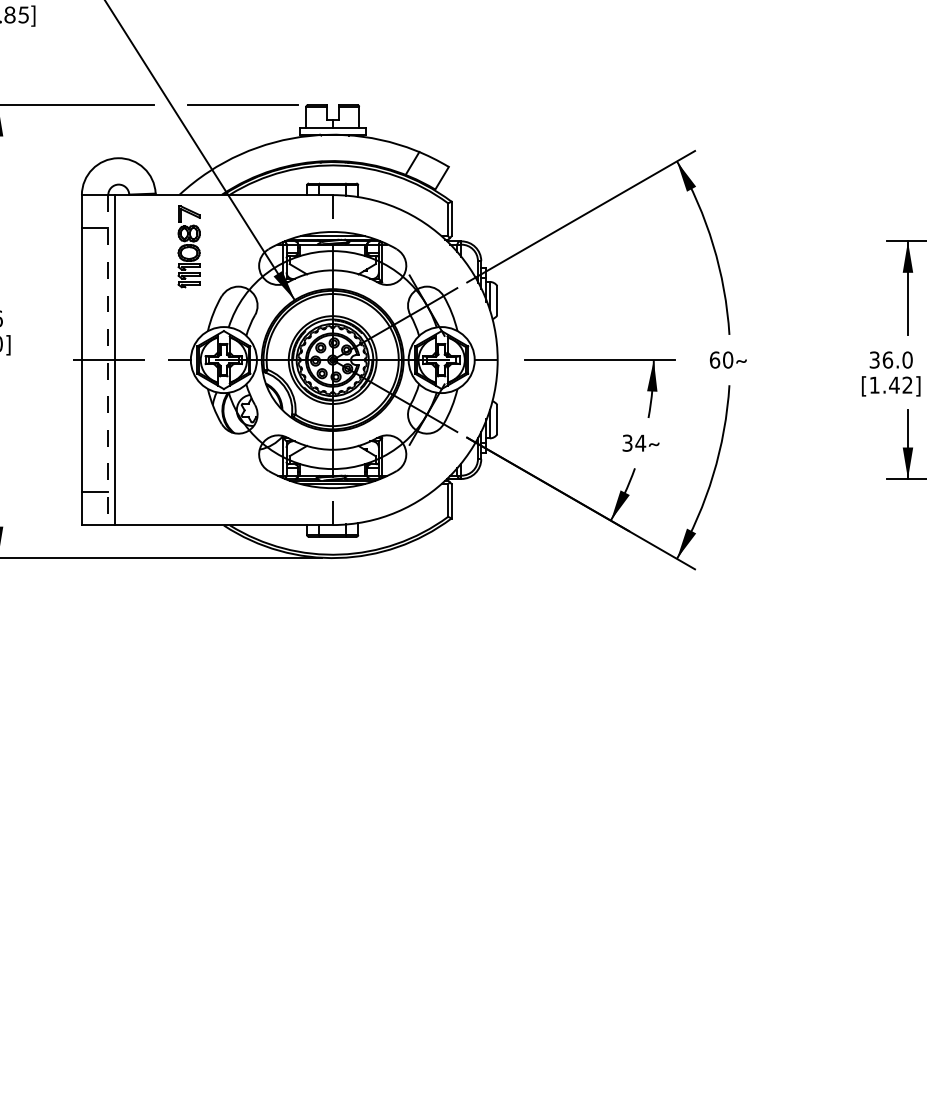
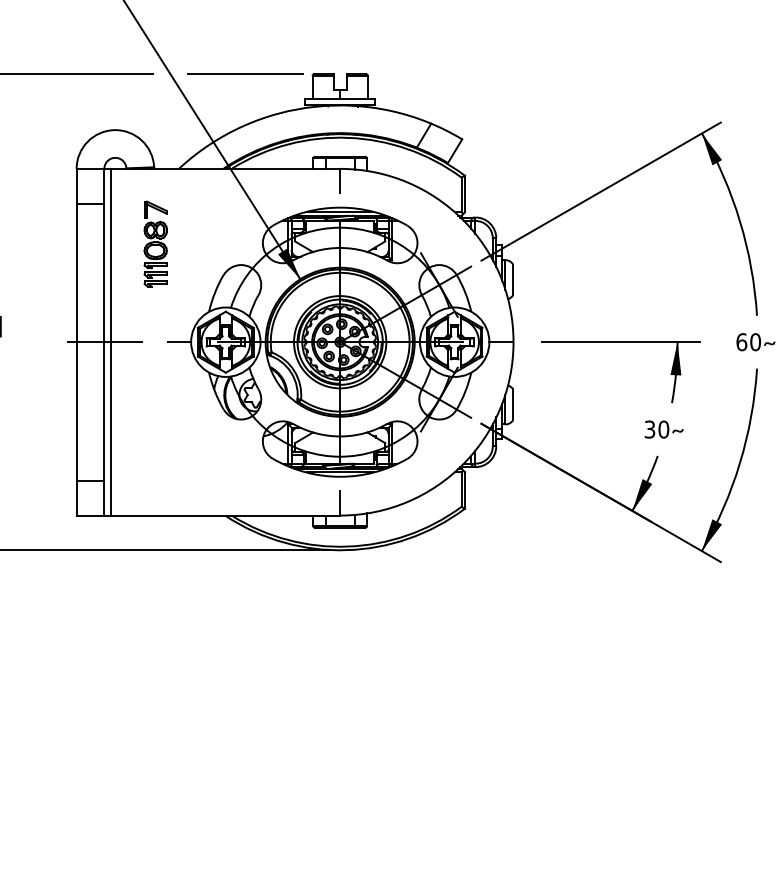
part: (188, 246) -> (155, 243), moved
line: (108, 360) -> (104, 342), dashed -> solid
text: (640, 442) -> (663, 428), 34 -> 30

